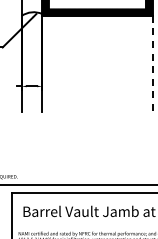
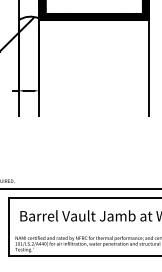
line: (152, 64) -> (149, 68), dashed -> solid

